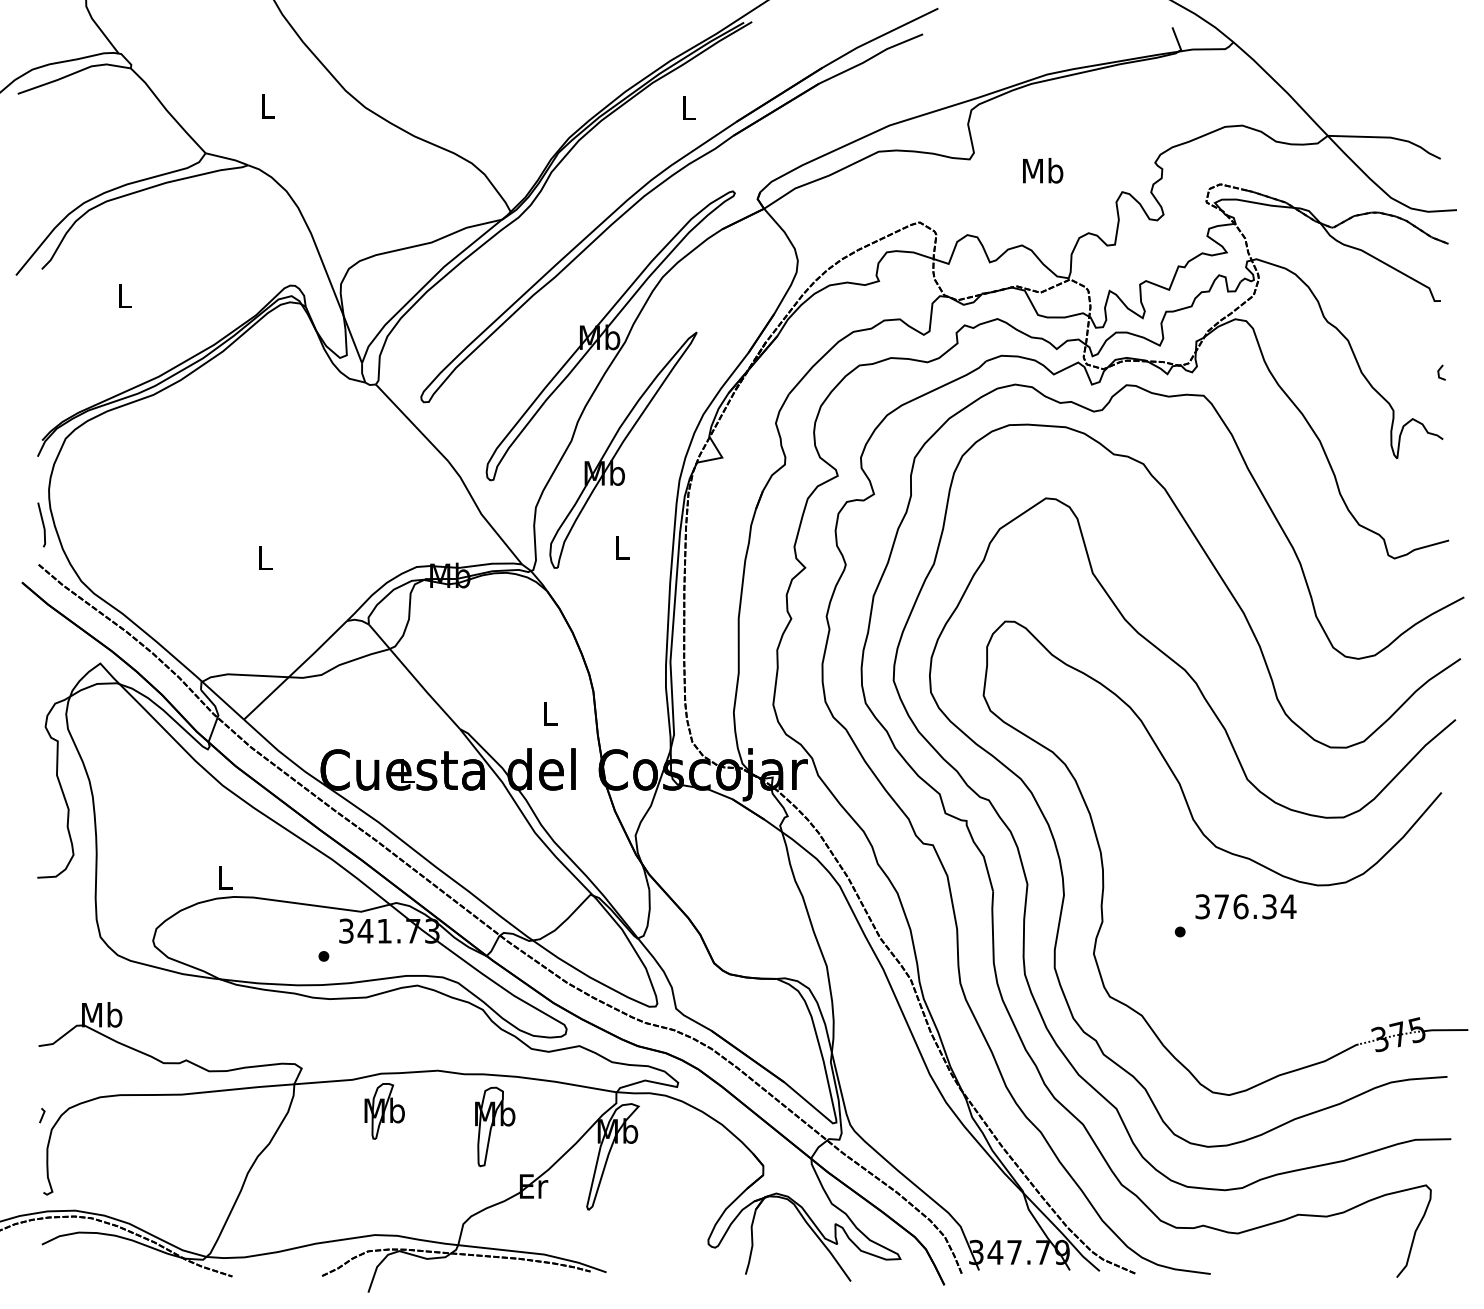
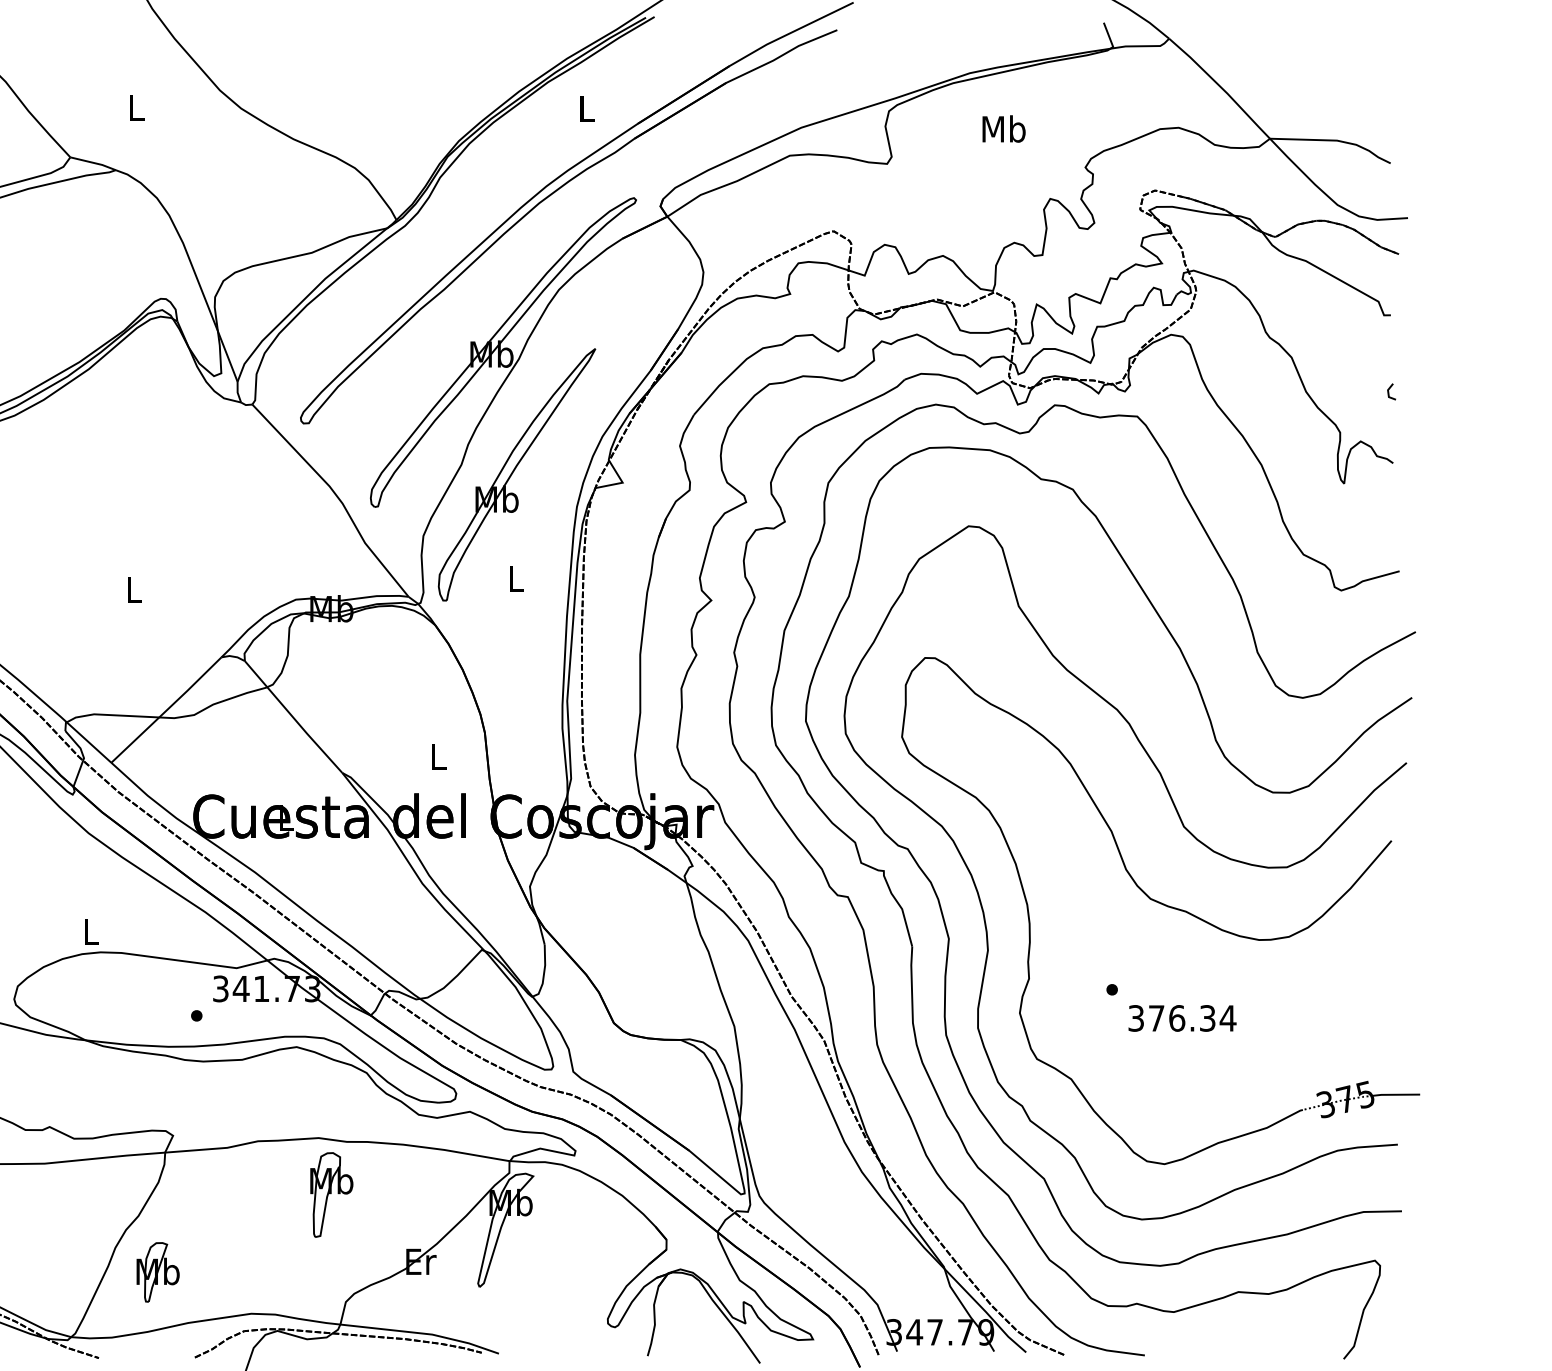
text: (1043, 170) -> (1004, 128), moved
text: (1245, 906) -> (1181, 1018), moved
part: (384, 1111) -> (157, 1272), moved
part: (495, 1126) -> (332, 1194), moved

